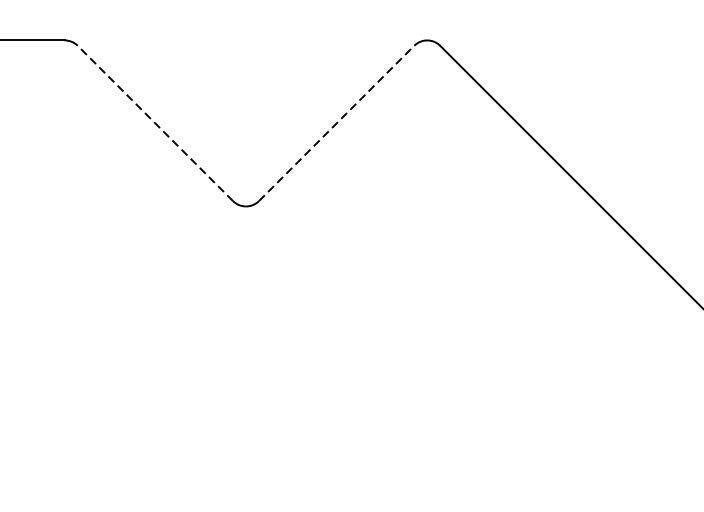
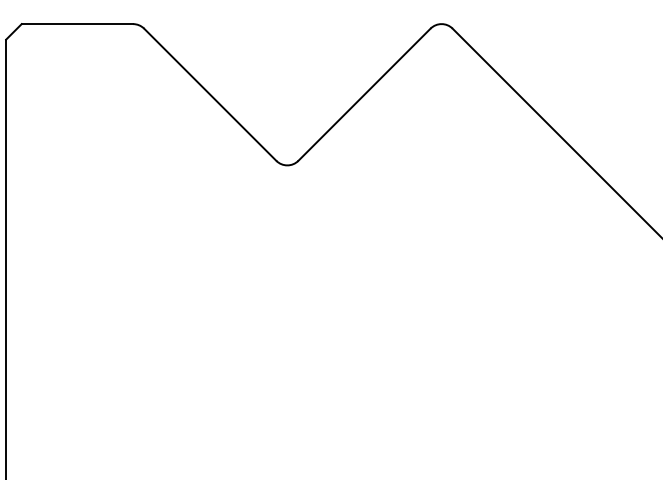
line: (154, 123) -> (209, 94), dashed -> solid
line: (336, 123) -> (364, 94), dashed -> solid

